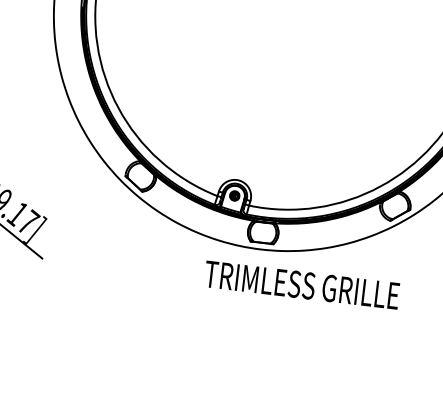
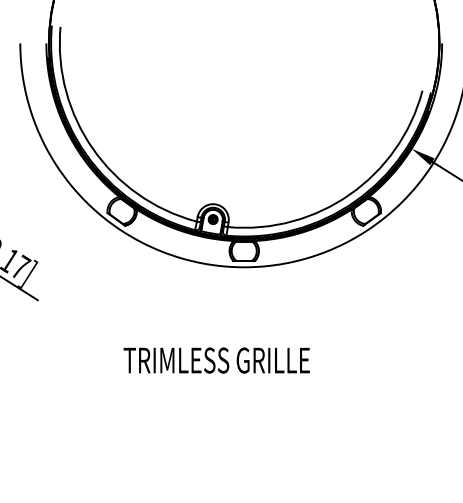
text: (301, 285) -> (216, 360), moved

